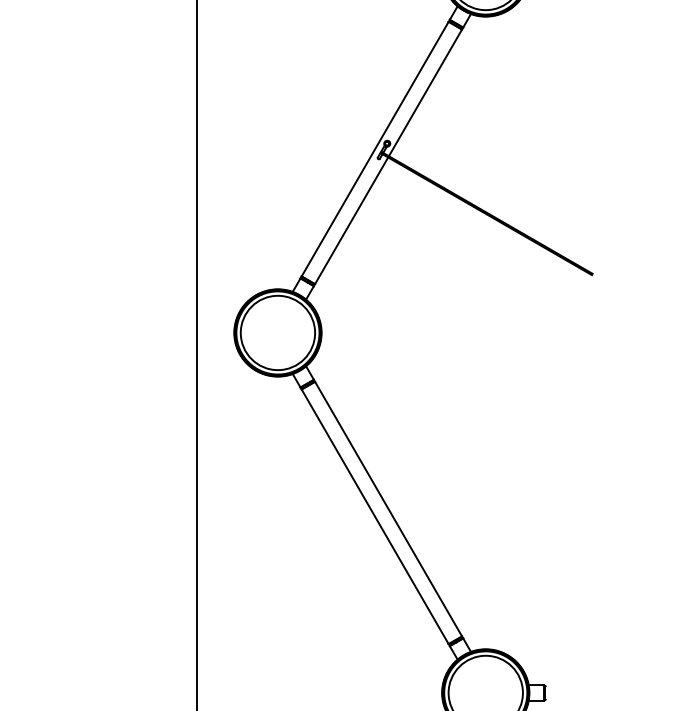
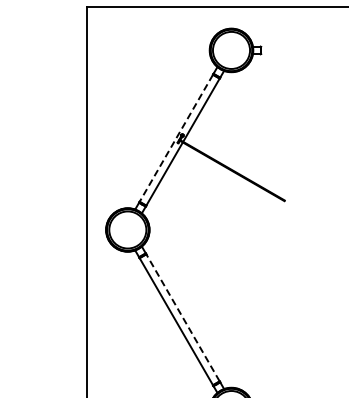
line: (375, 149) -> (176, 138), solid -> dashed
line: (387, 508) -> (182, 317), solid -> dashed

